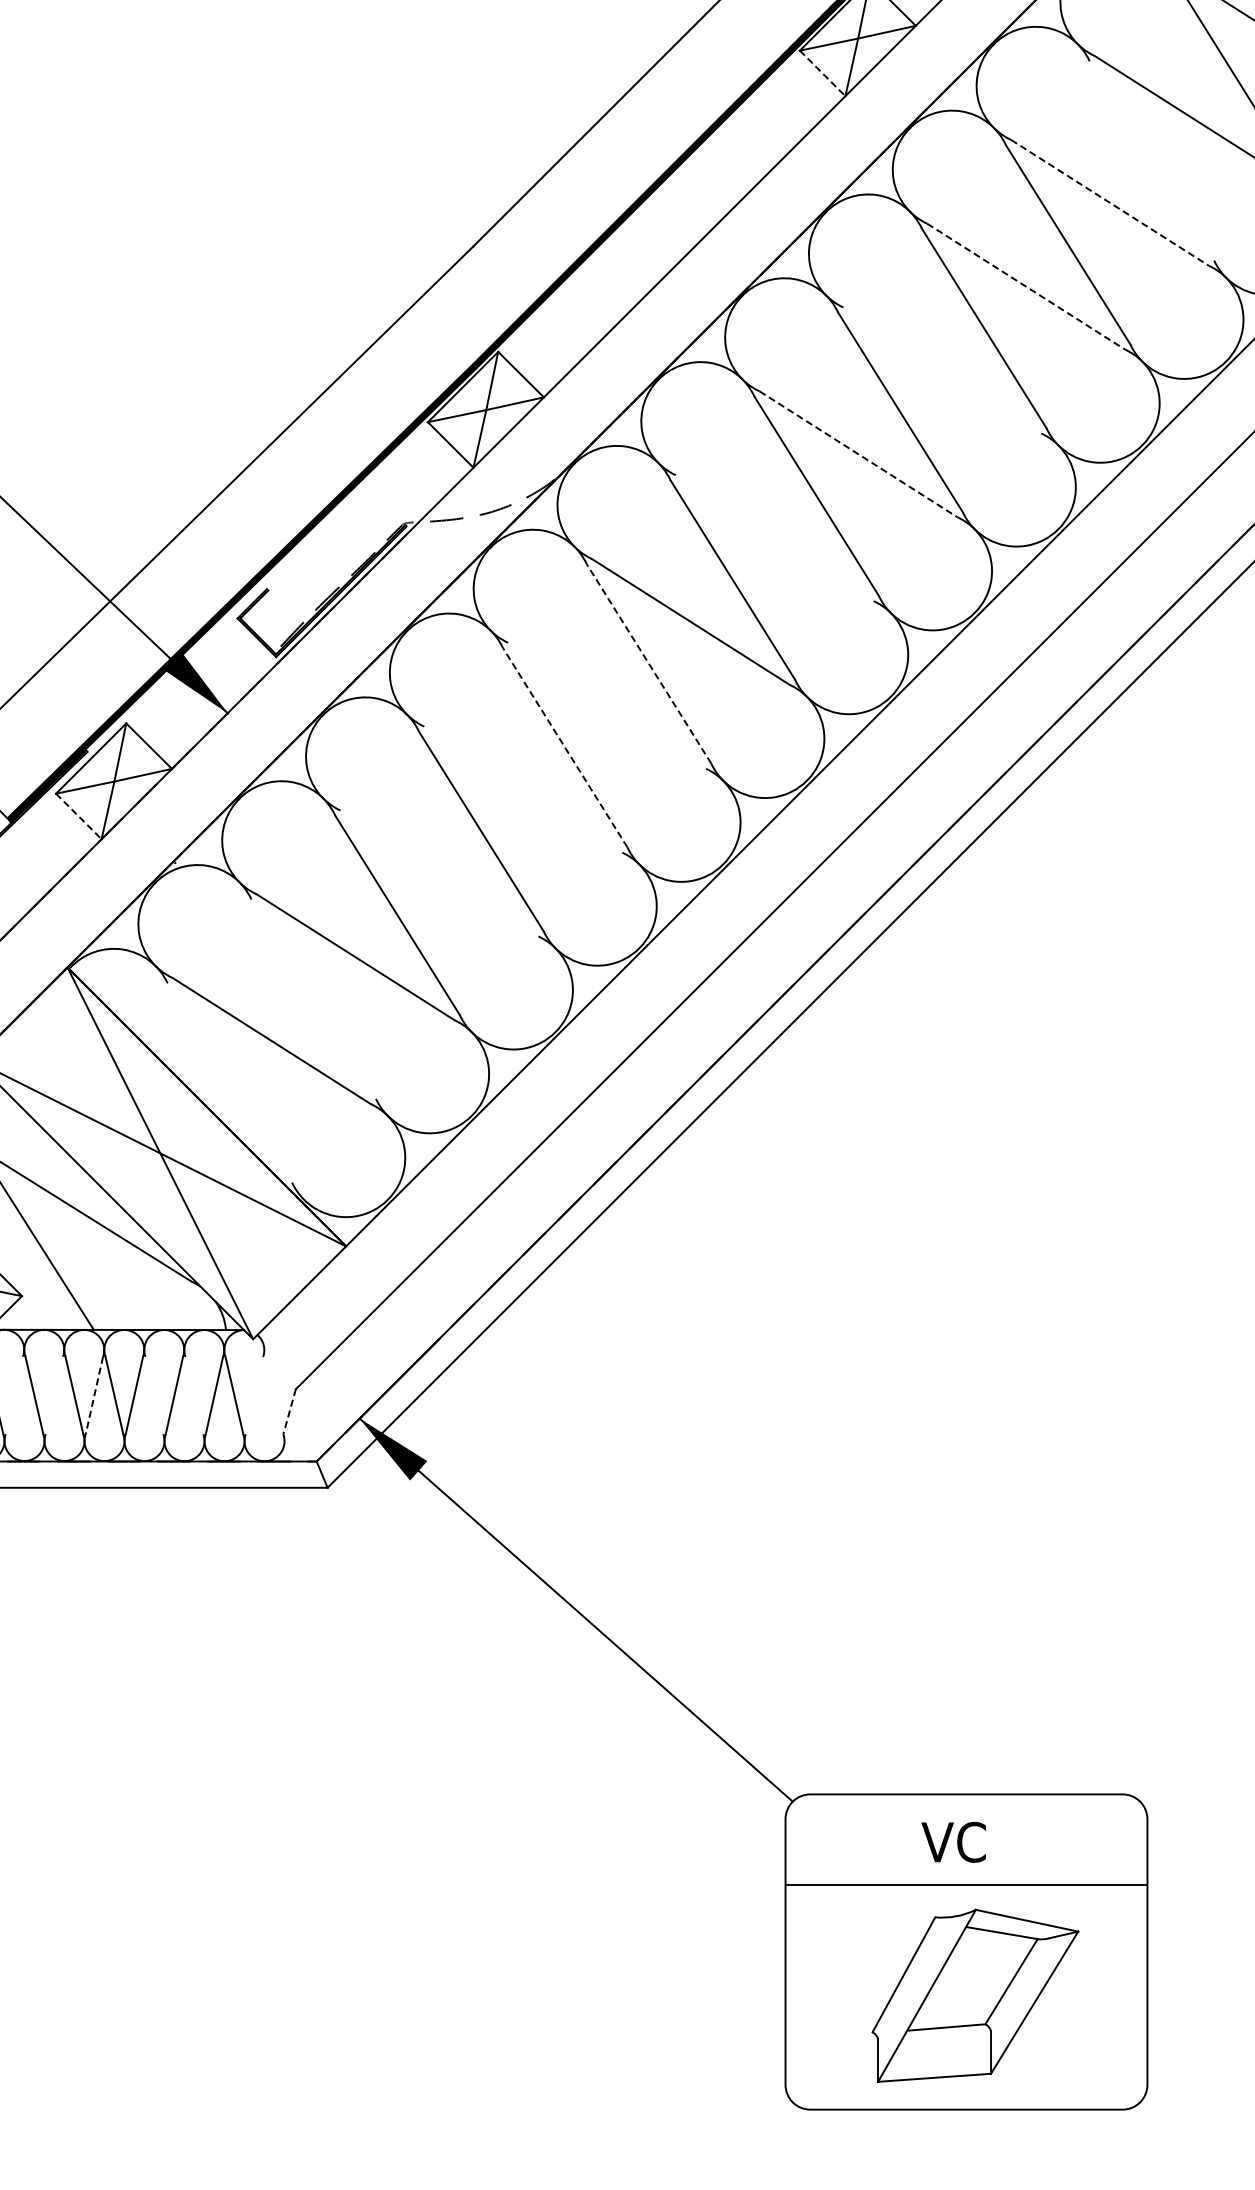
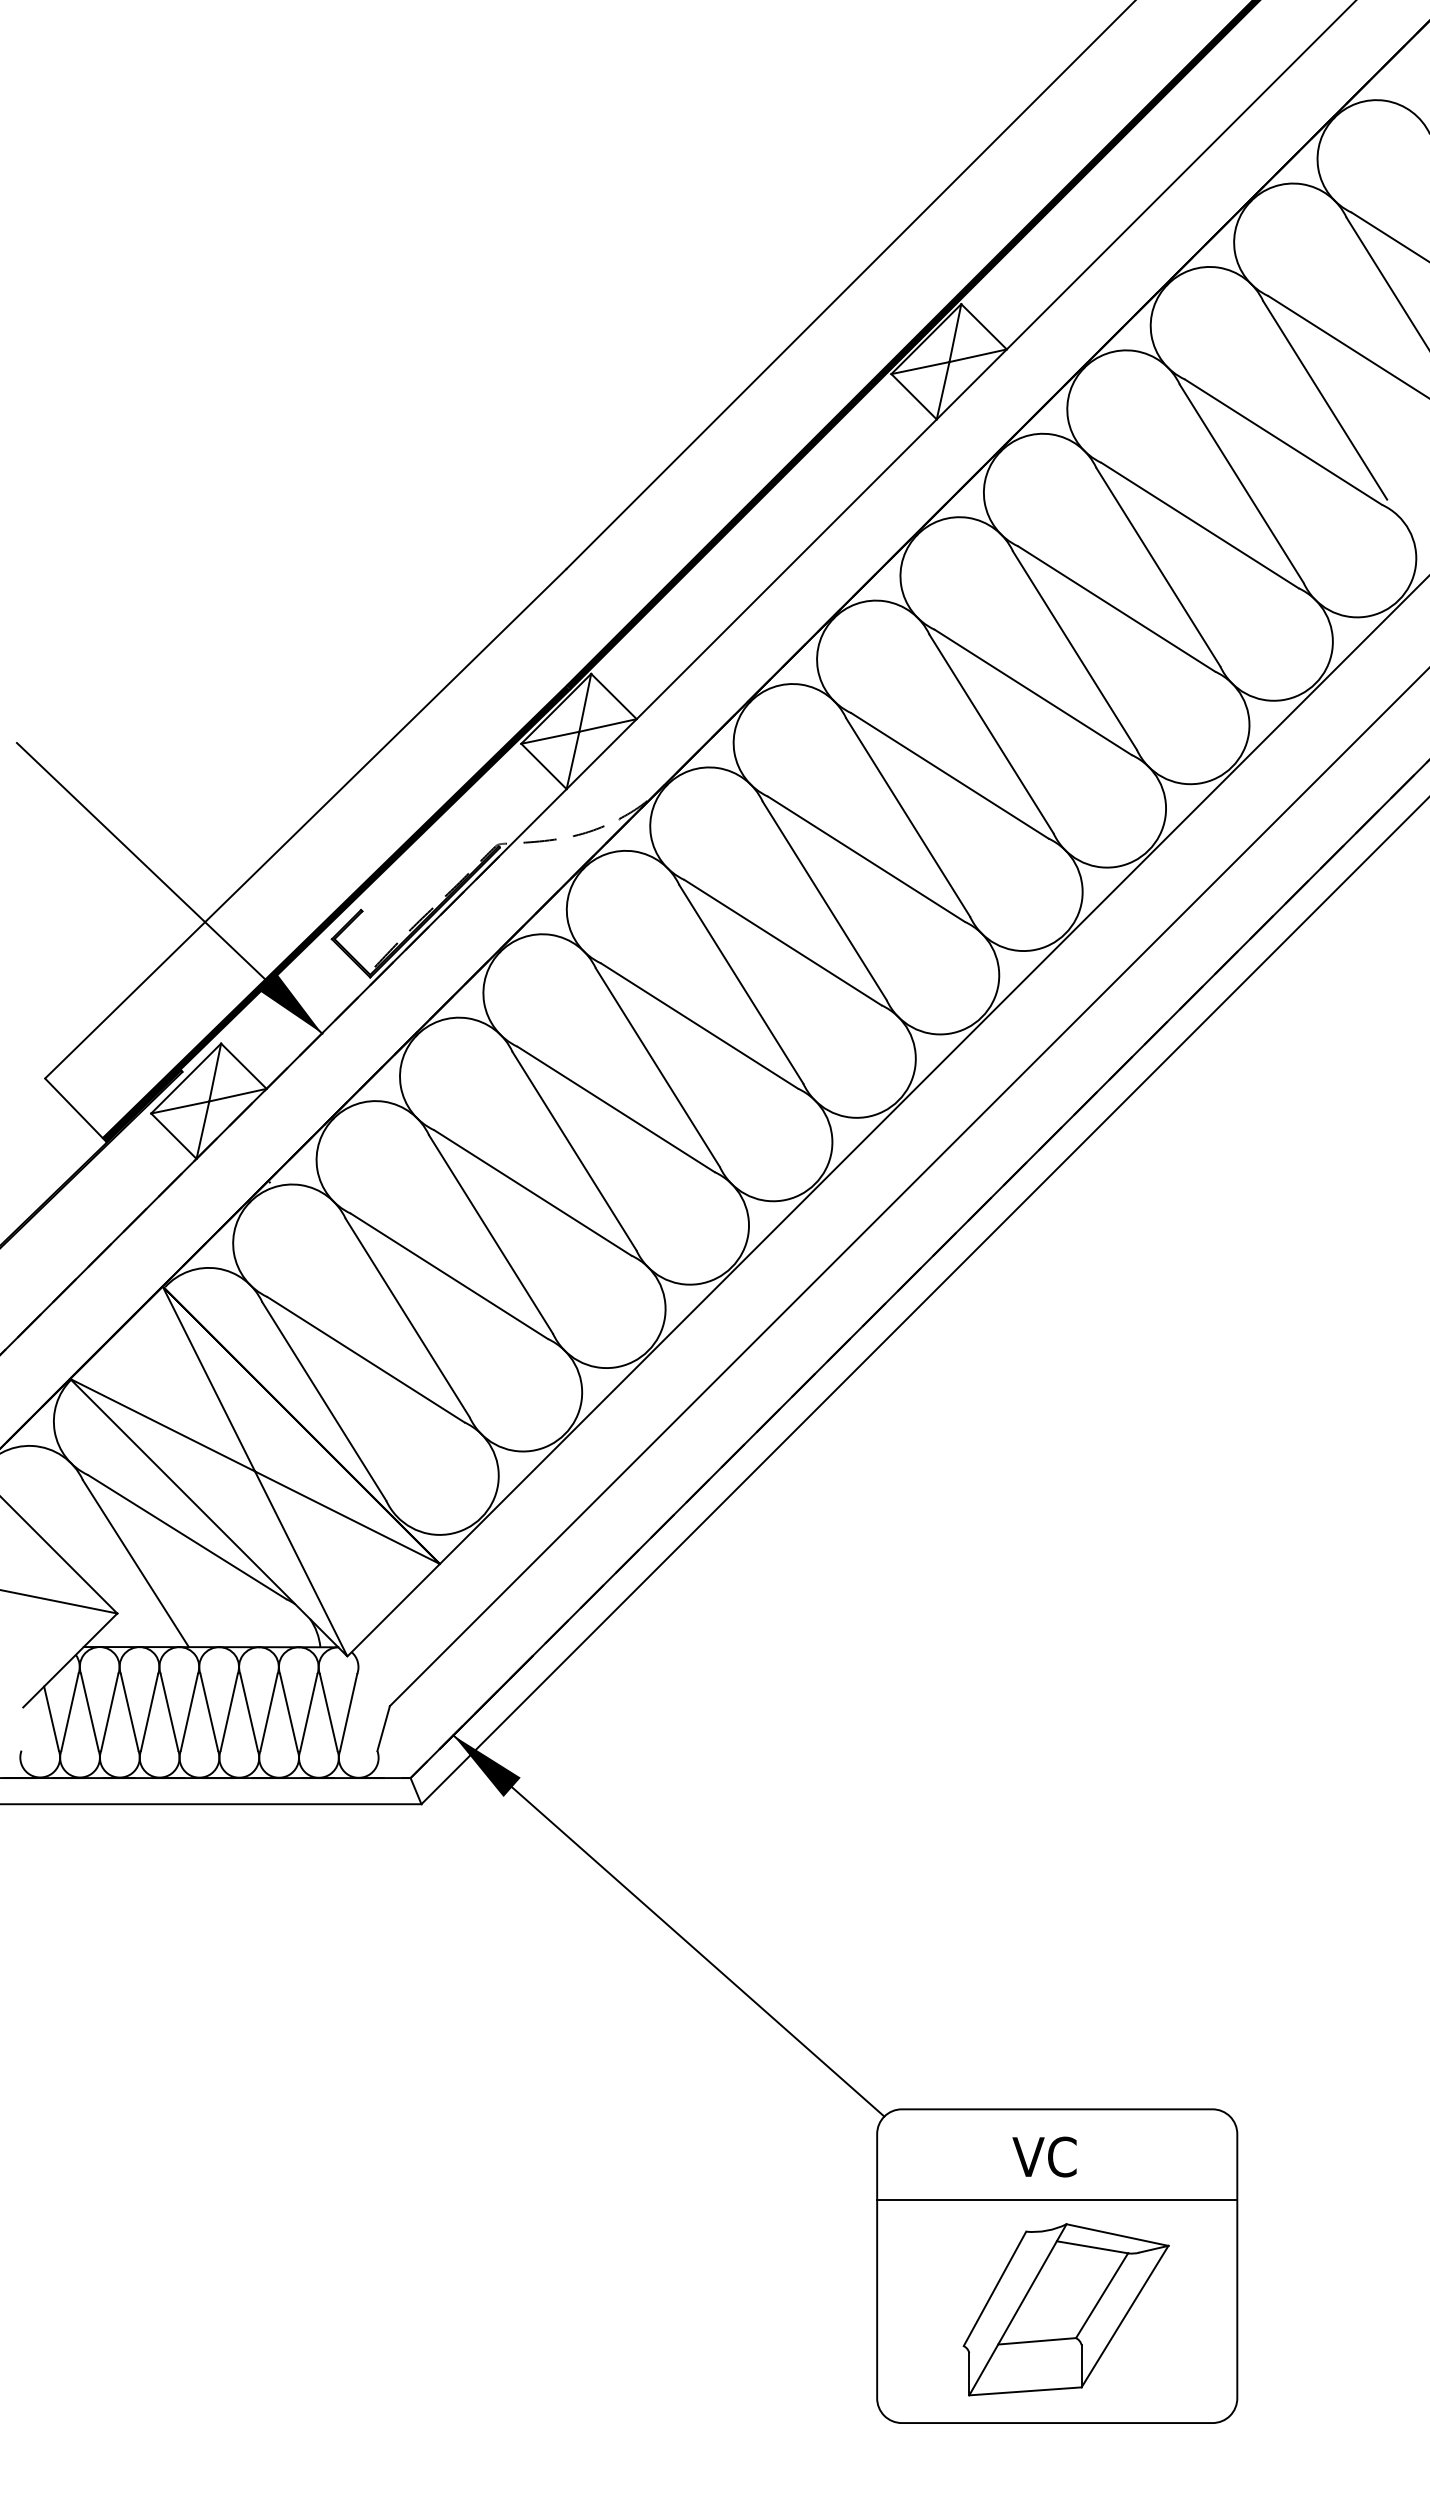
line: (823, 74) -> (914, 397), dashed -> solid
line: (1151, 160) -> (1241, 483), added
line: (1110, 202) -> (1200, 525), dashed -> solid
line: (1026, 287) -> (1116, 609), dashed -> solid
line: (941, 370) -> (1032, 692), added
line: (858, 454) -> (949, 775), dashed -> solid
line: (773, 537) -> (865, 858), added
line: (649, 664) -> (741, 984), dashed -> solid
line: (607, 705) -> (699, 1025), added
line: (564, 747) -> (657, 1067), dashed -> solid
line: (522, 789) -> (615, 1109), added
line: (79, 816) -> (174, 1136), dashed -> solid
line: (439, 873) -> (532, 1192), added
line: (313, 998) -> (407, 1317), added
line: (230, 1083) -> (324, 1401), added
line: (14, 1394) -> (109, 1711), added
line: (54, 1394) -> (149, 1711), added
line: (153, 1394) -> (248, 1711), added
line: (94, 1395) -> (189, 1712), dashed -> solid
line: (193, 1395) -> (288, 1712), added
line: (254, 1395) -> (348, 1712), added
line: (289, 1412) -> (383, 1729), dashed -> solid

